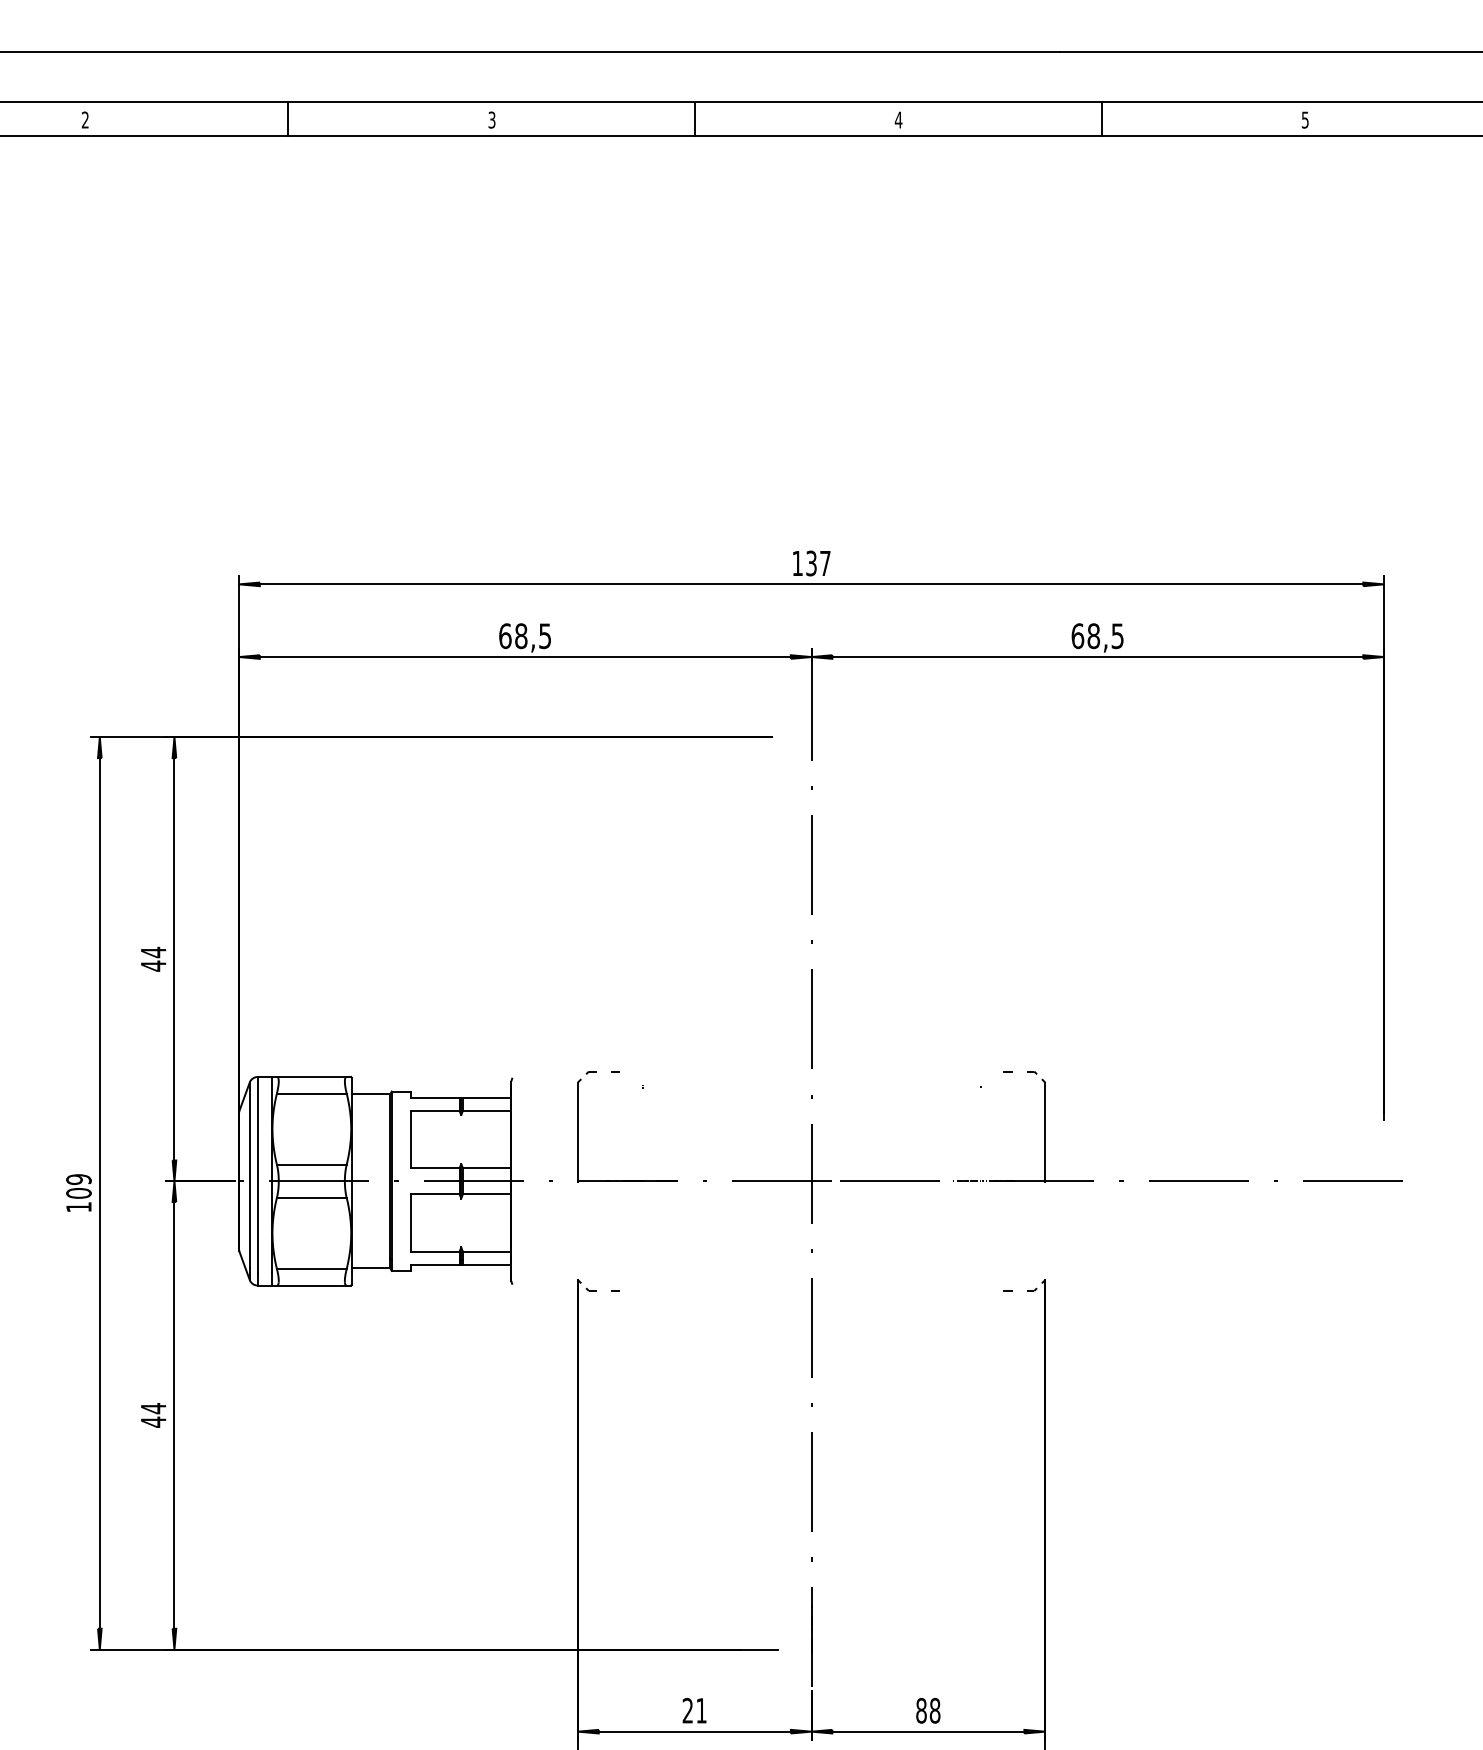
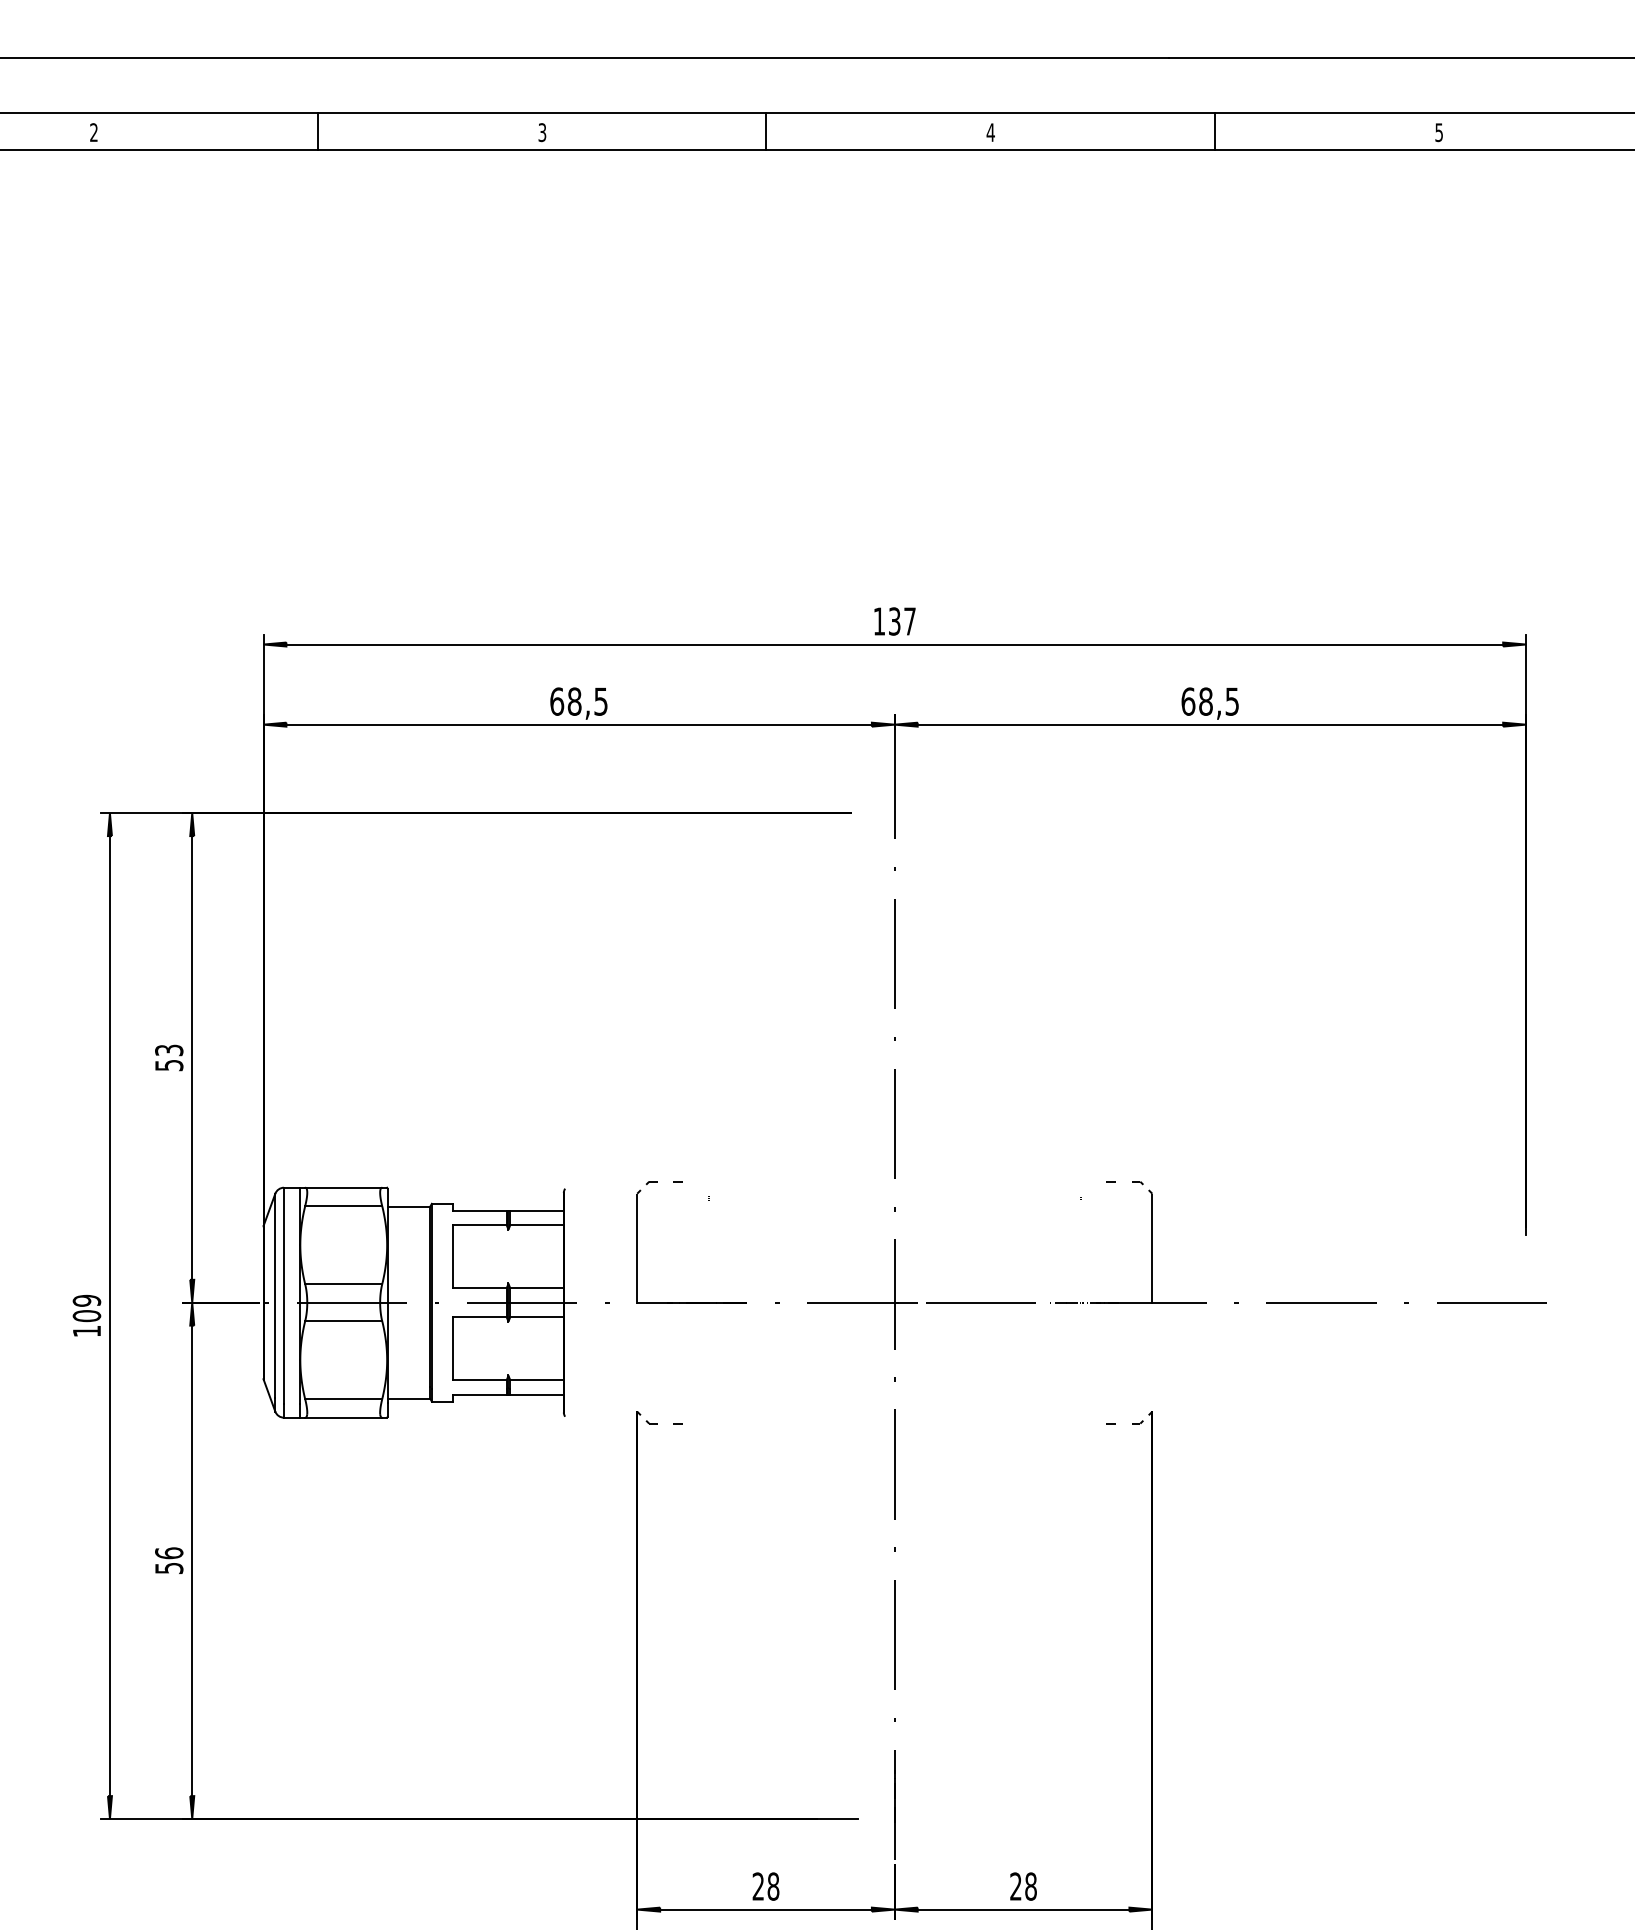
text: (153, 958) -> (169, 1057), 44 -> 53
text: (153, 1415) -> (169, 1560), 44 -> 56
text: (701, 1710) -> (773, 1886), 21 -> 28
text: (921, 1710) -> (1015, 1886), 88 -> 28

